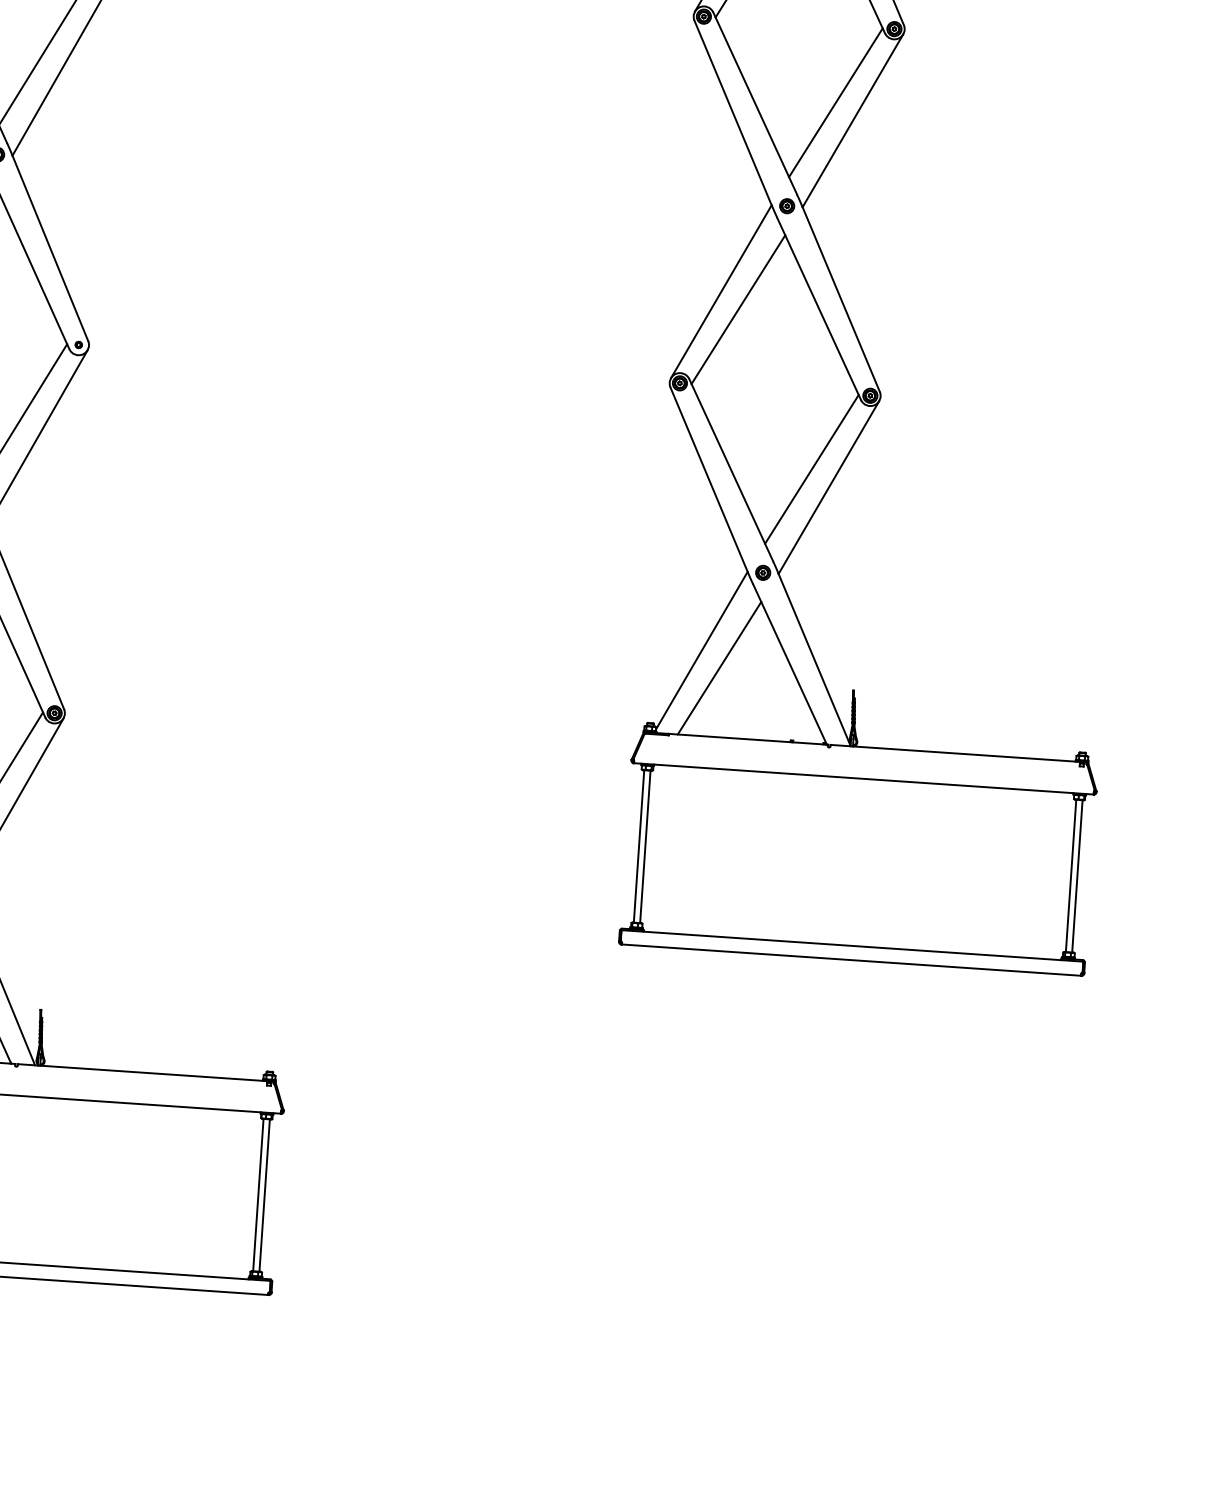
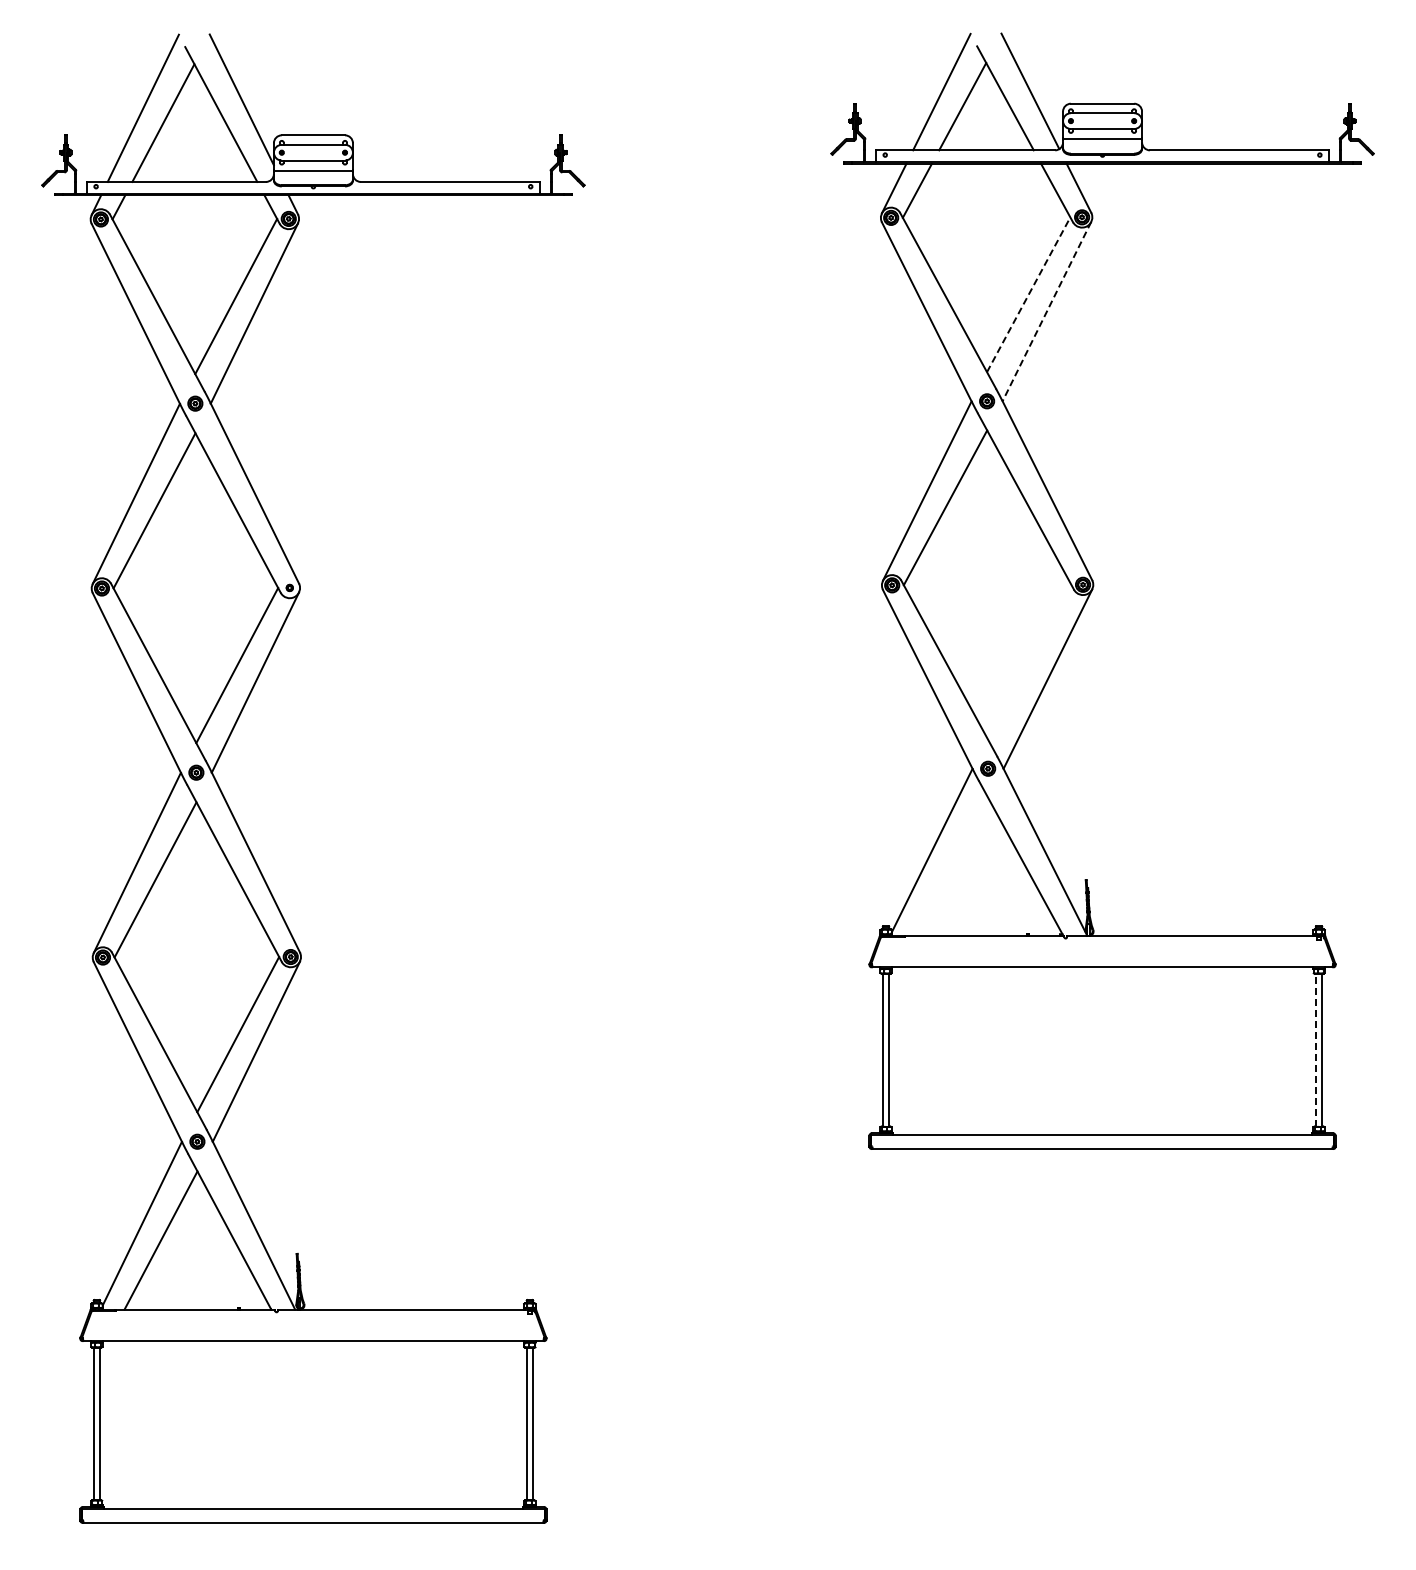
line: (835, 102) -> (1028, 294), solid -> dashed
line: (852, 121) -> (1046, 312), solid -> dashed
line: (811, 468) -> (1029, 661), removed
line: (718, 667) -> (950, 866), removed
line: (1070, 875) -> (1315, 1049), solid -> dashed

